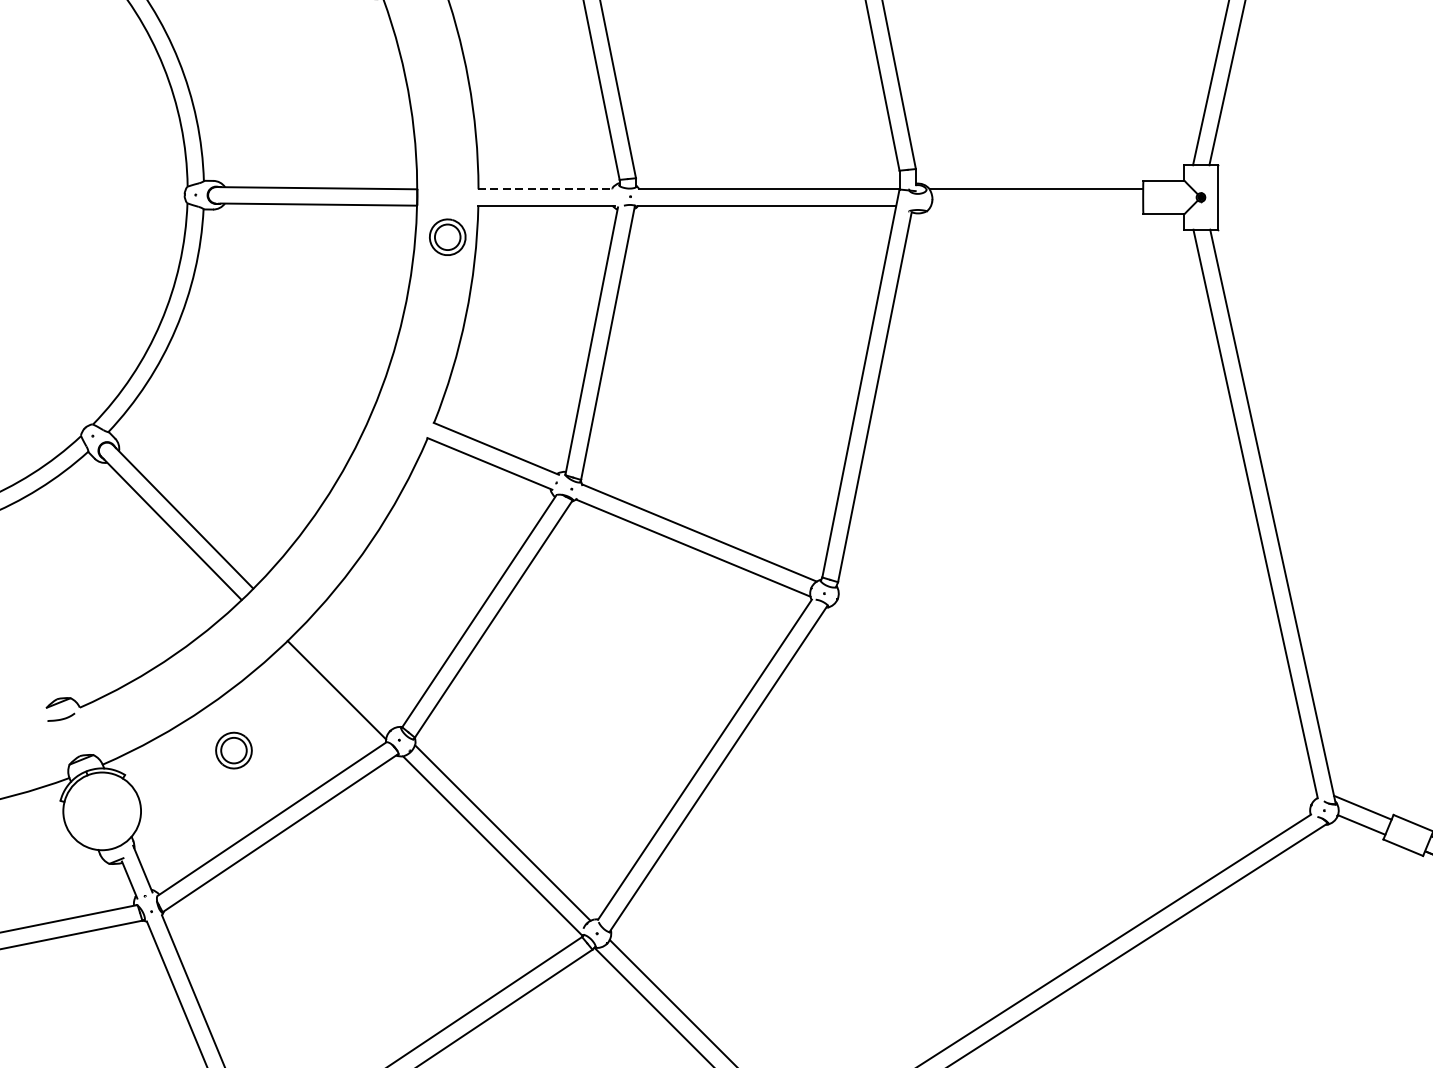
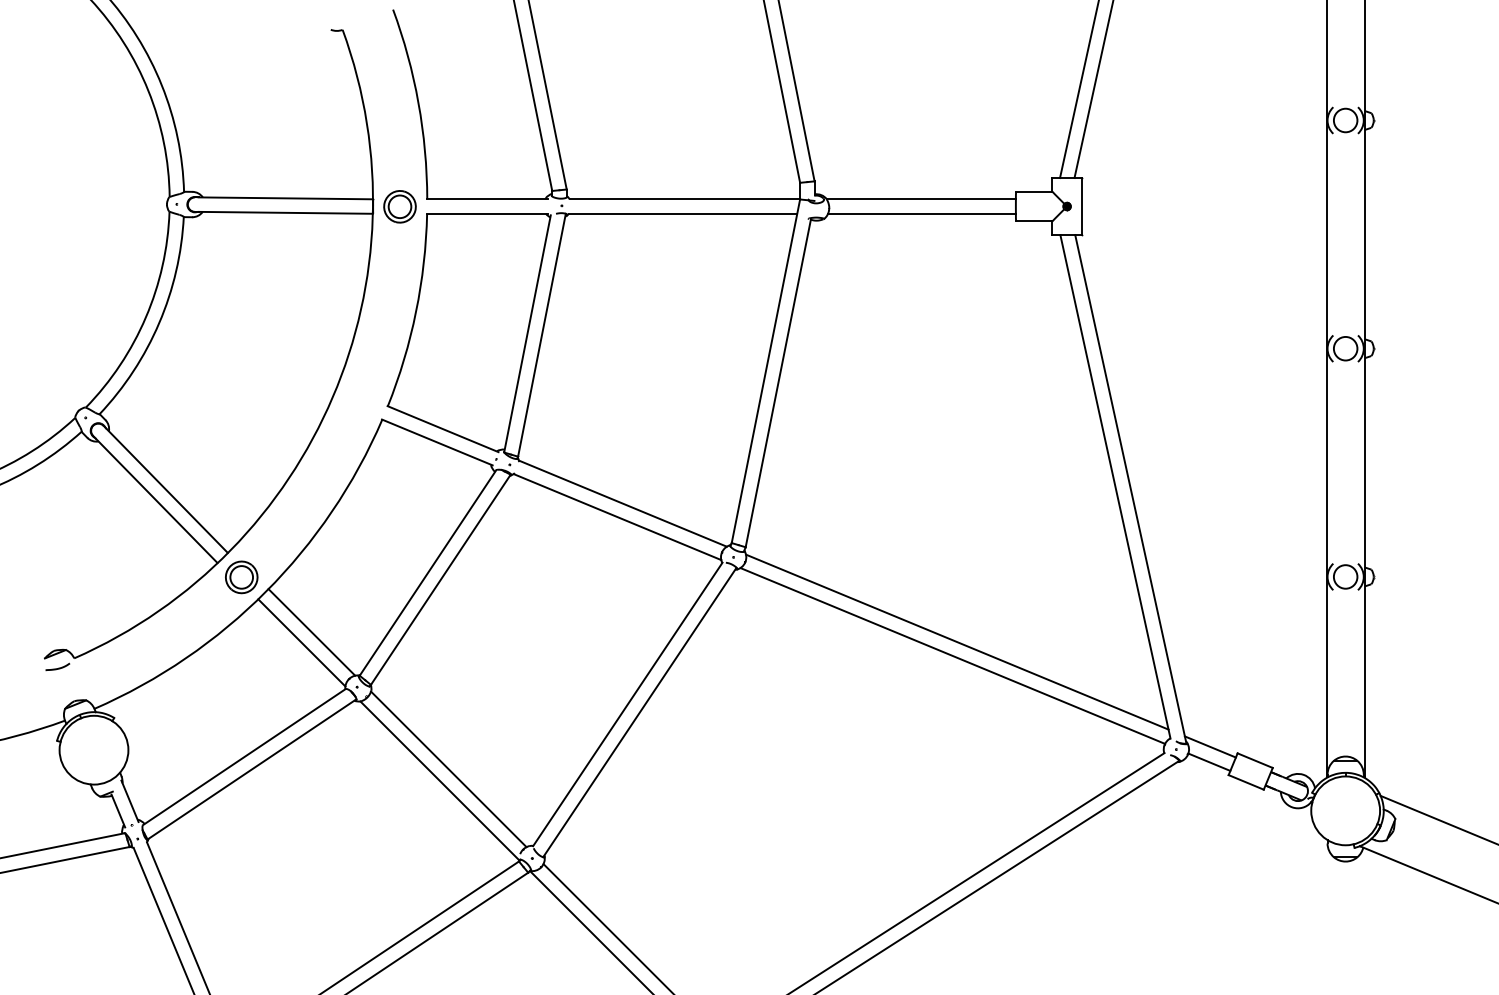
line: (546, 189) -> (487, 199), dashed -> solid
line: (1036, 205) -> (921, 213), added
part: (447, 236) -> (399, 206), moved
line: (347, 678) -> (311, 632), added
line: (1077, 688) -> (957, 641), added
line: (1071, 704) -> (952, 655), added
part: (233, 750) -> (241, 577), moved

